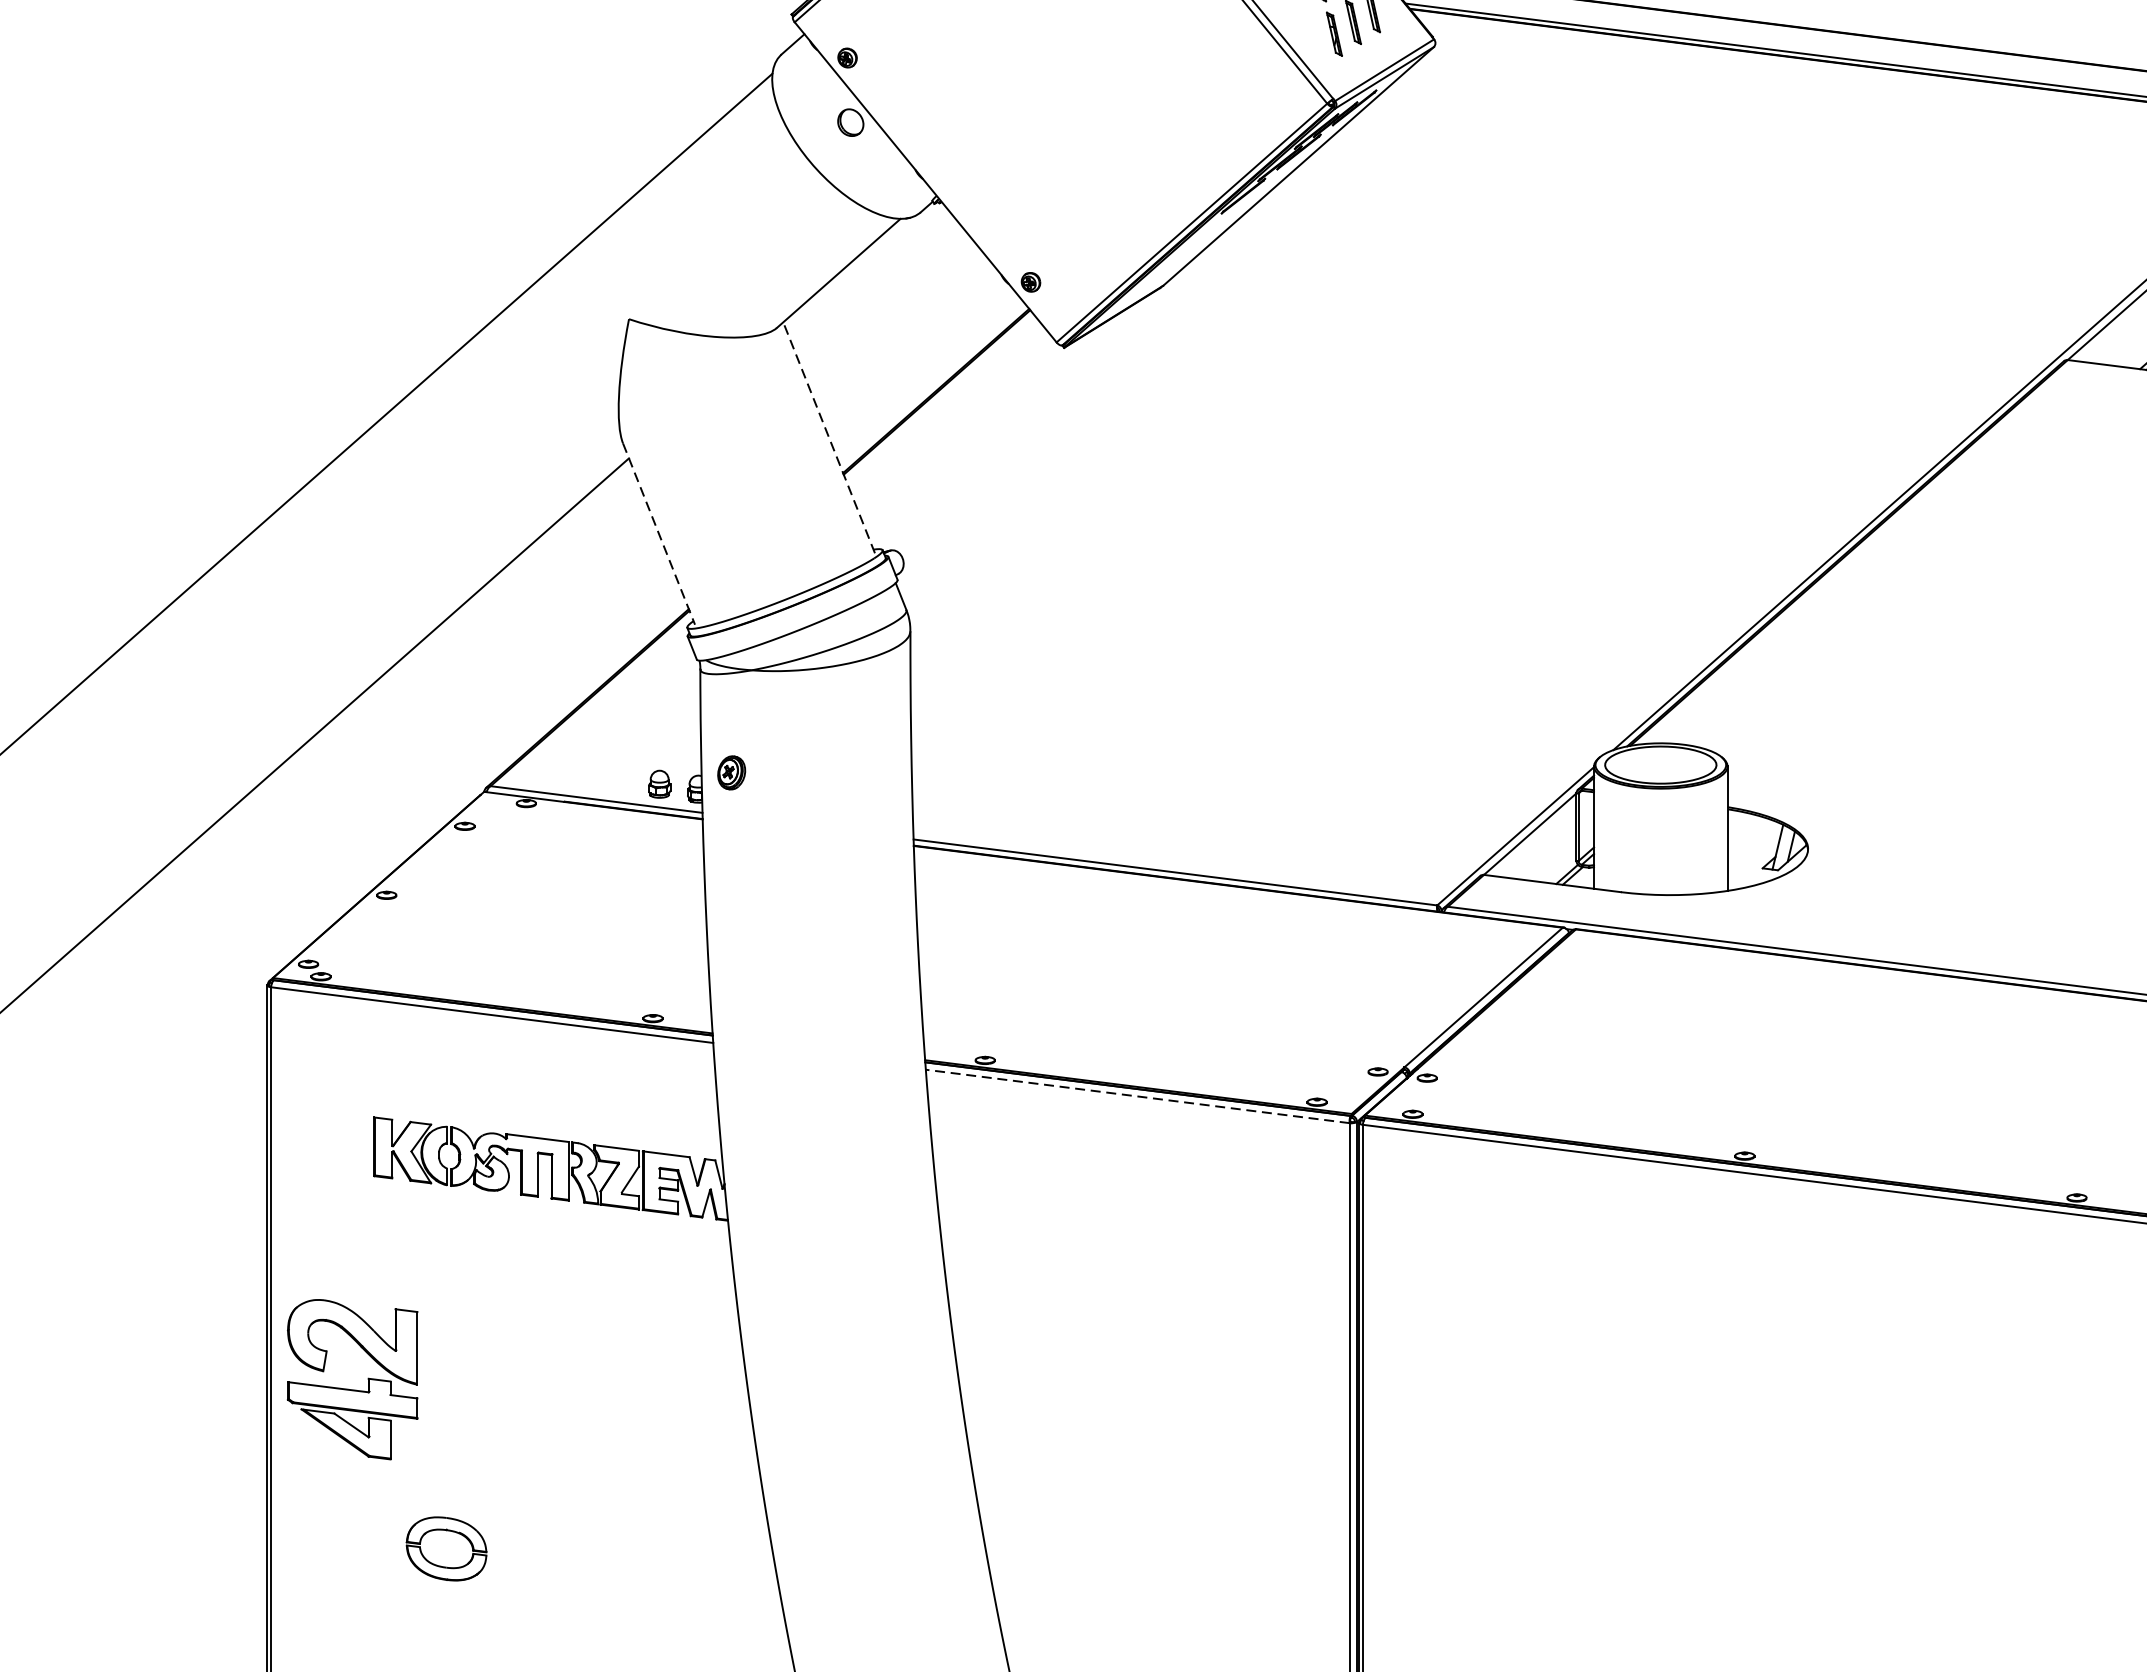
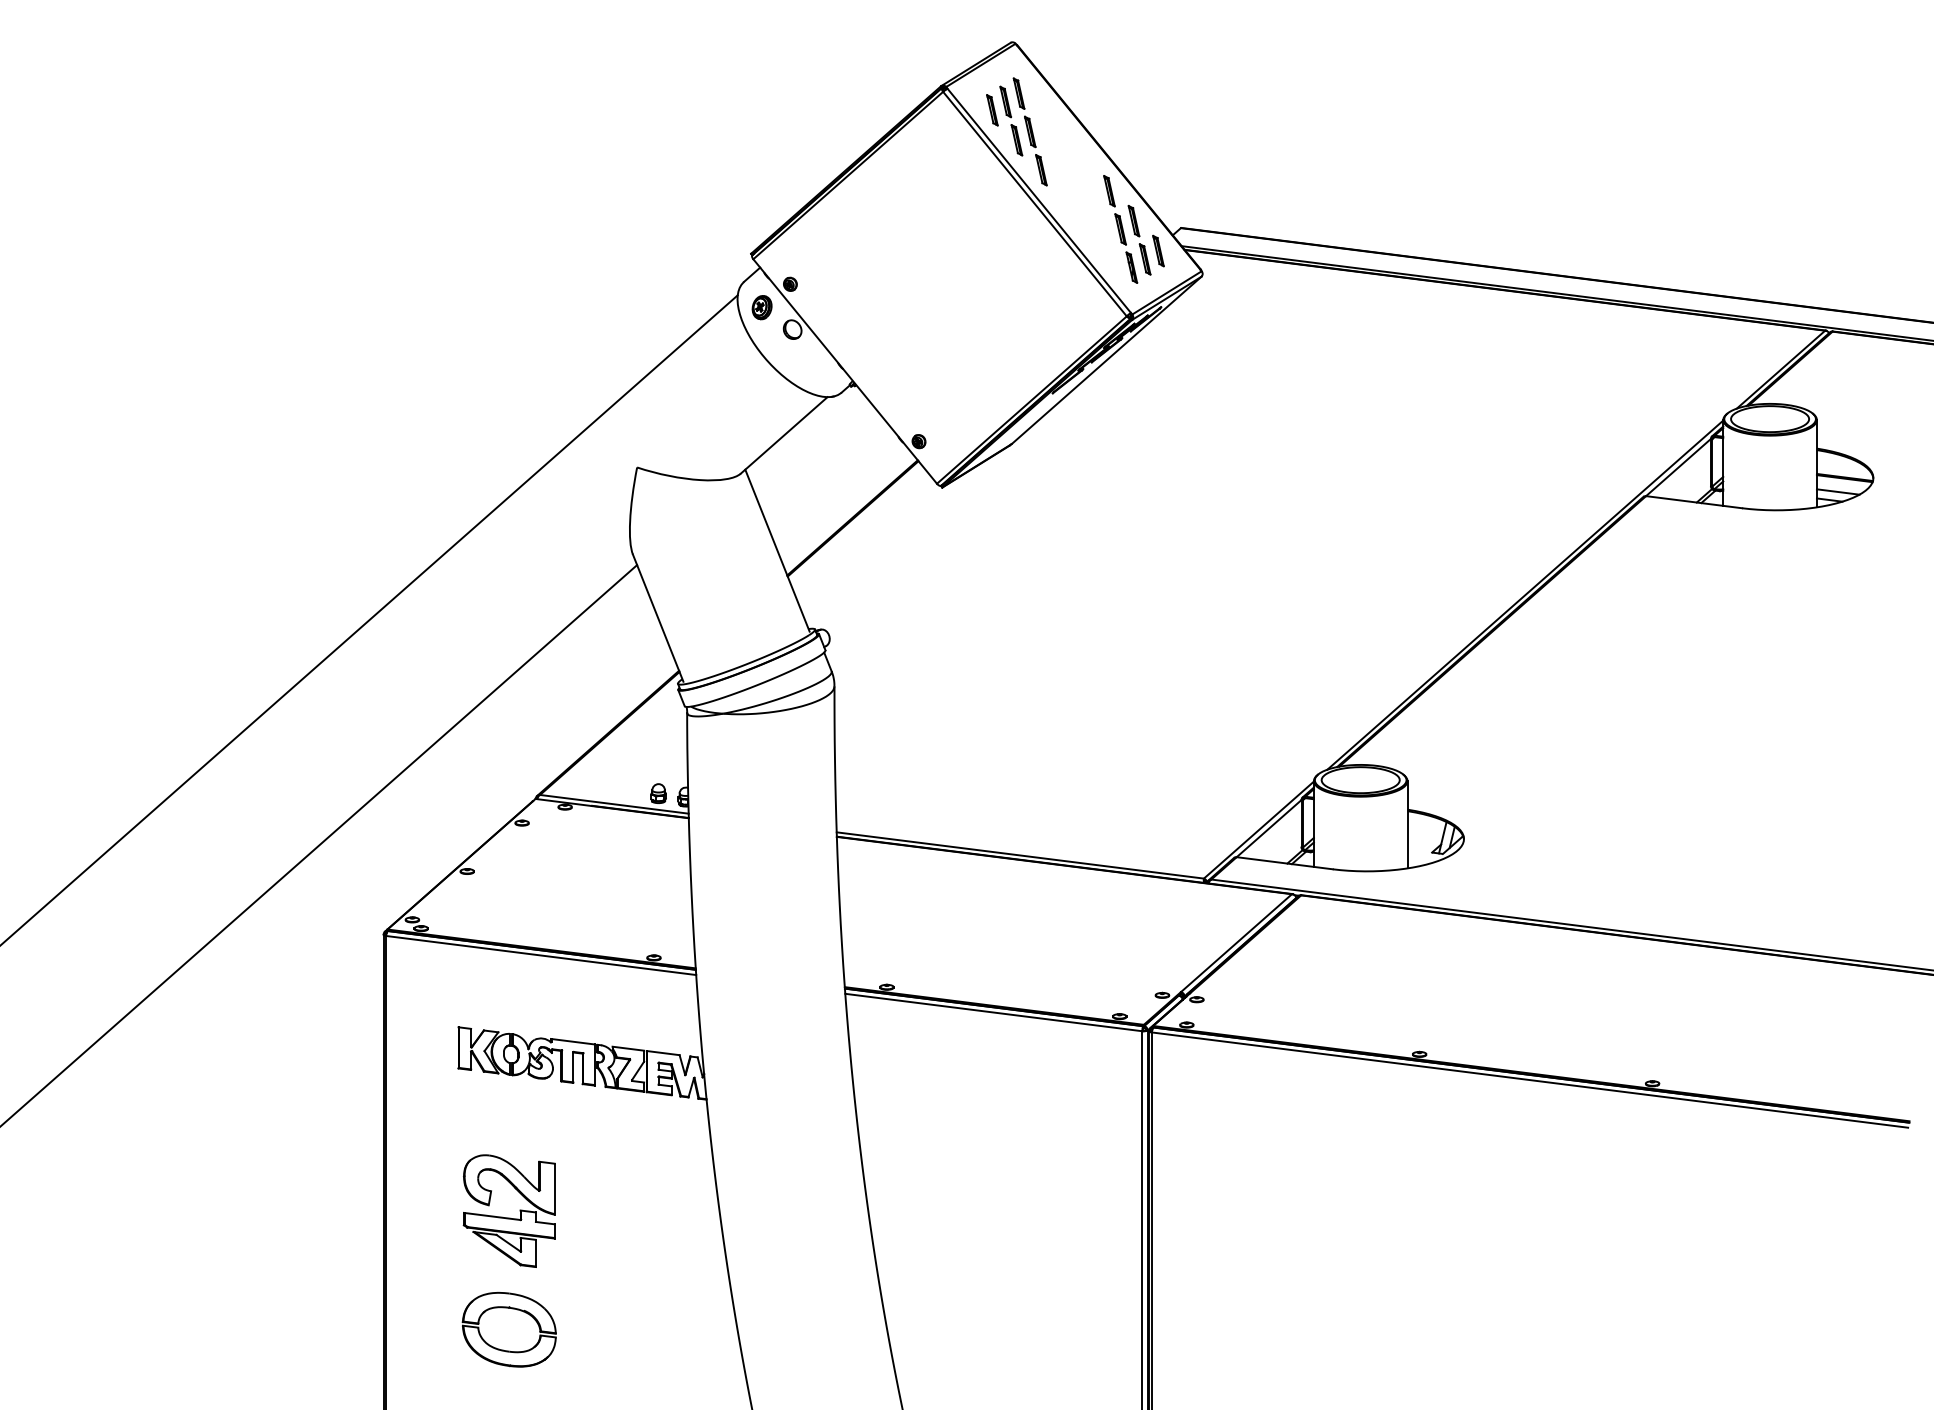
line: (829, 437) -> (777, 550), dashed -> solid
line: (659, 534) -> (658, 618), dashed -> solid
part: (730, 772) -> (761, 307), moved
line: (1137, 1096) -> (993, 1012), dashed -> solid
part: (351, 1388) -> (508, 1217), moved
part: (445, 1548) -> (508, 1329), size x1.67

